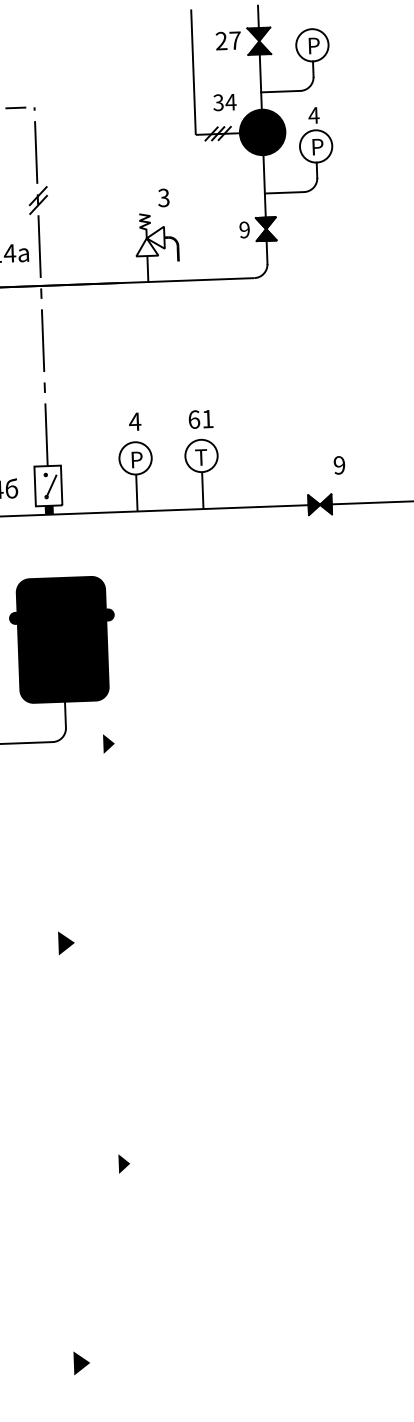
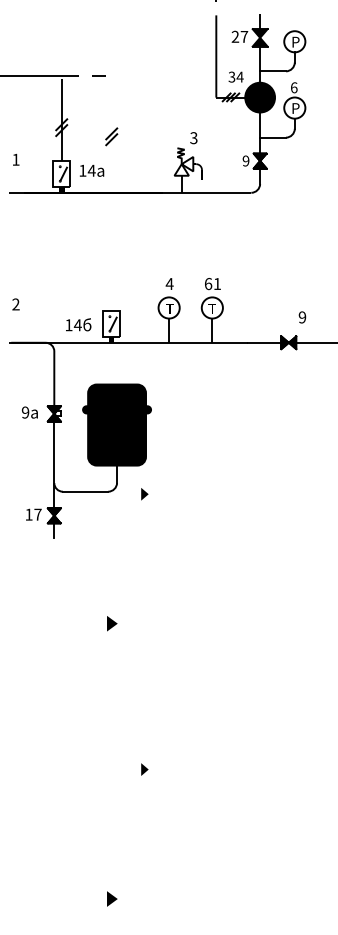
text: (312, 115) -> (293, 87), 4 -> 6
line: (41, 285) -> (111, 192), removed
text: (136, 459) -> (169, 308), P -> Т

